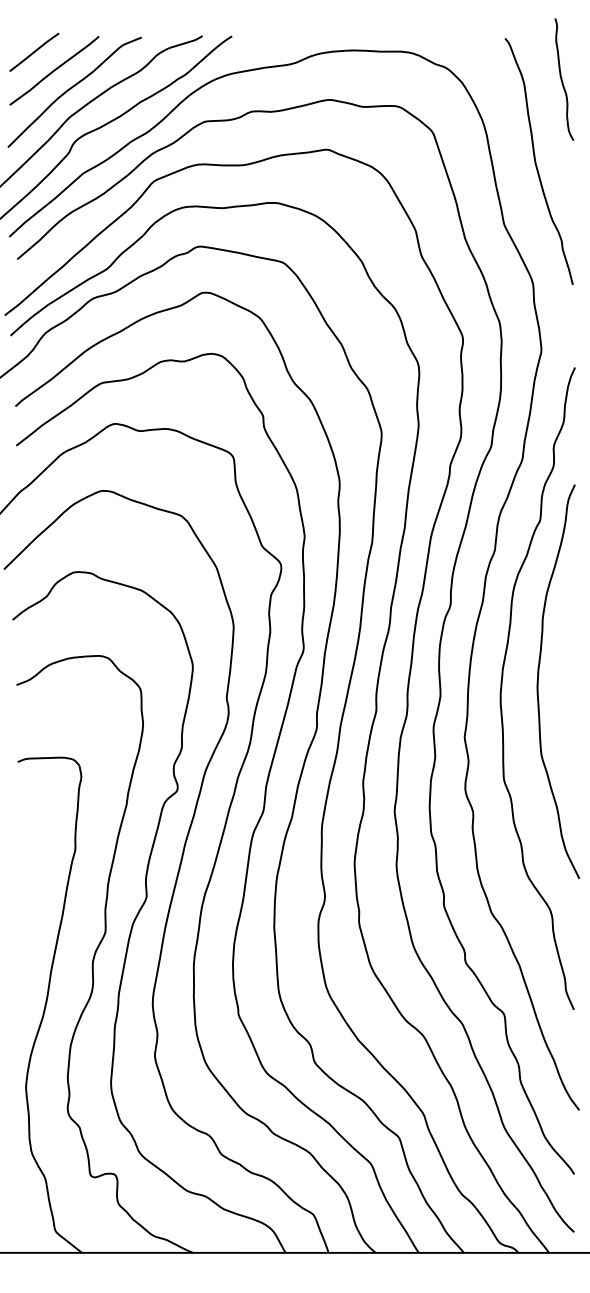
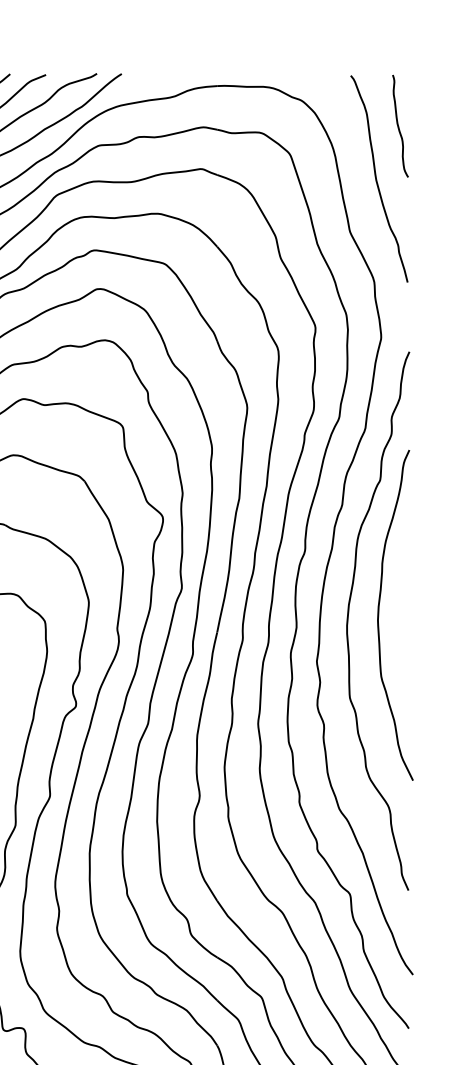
curve: (562, 79) -> (398, 126), moved

